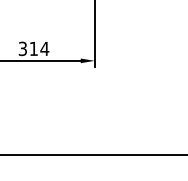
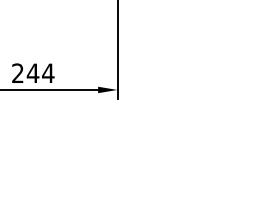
text: (28, 49) -> (25, 74), 314 -> 244

